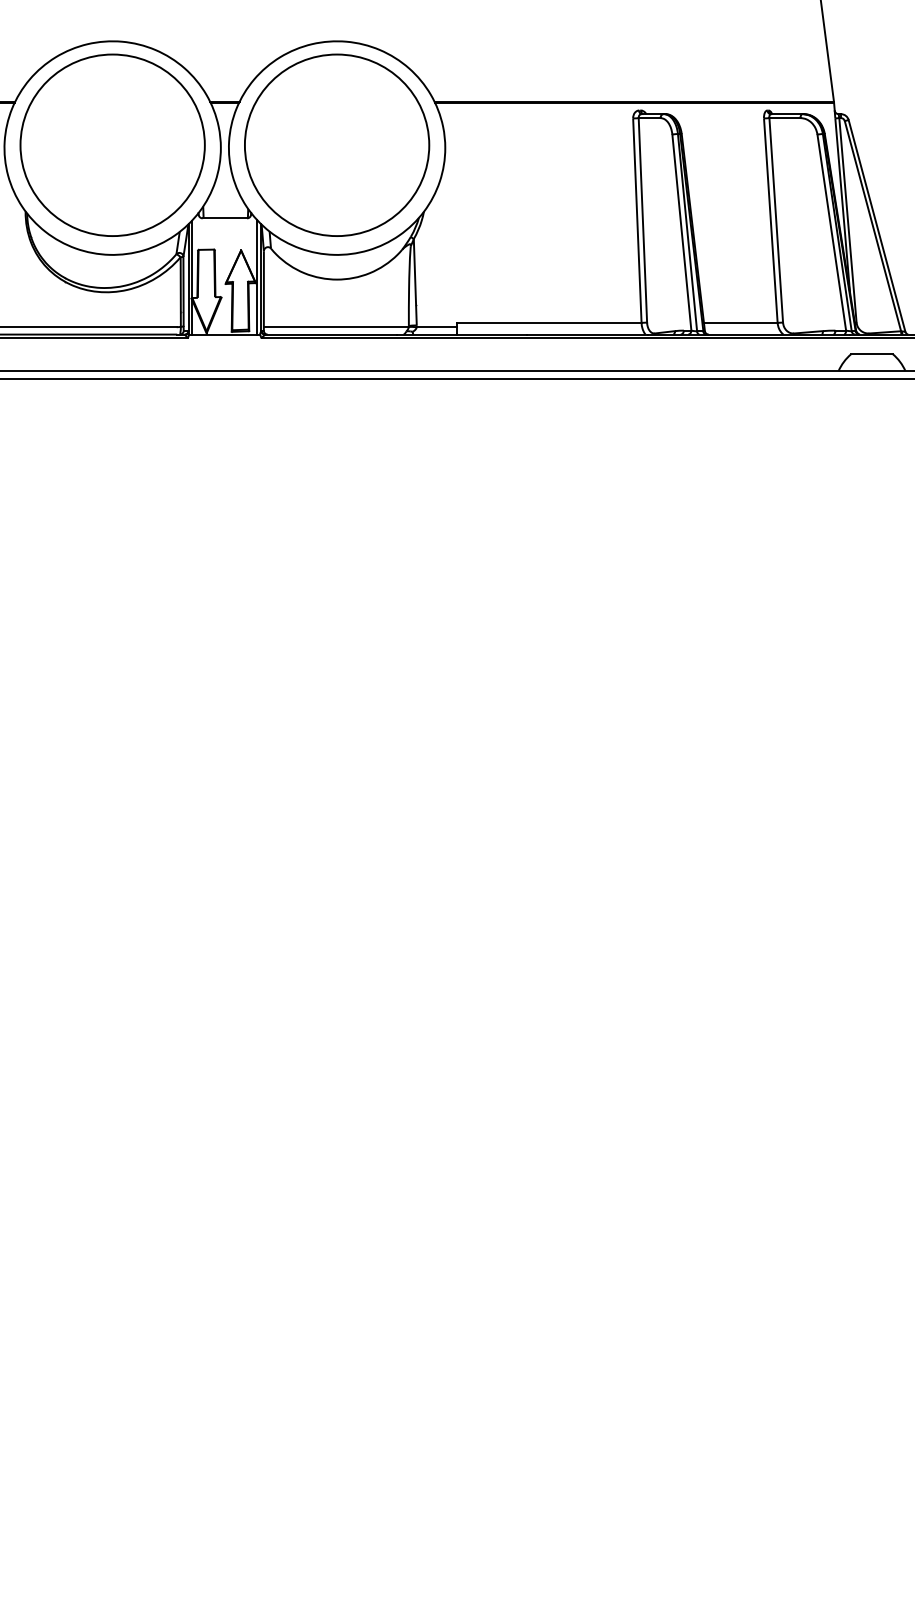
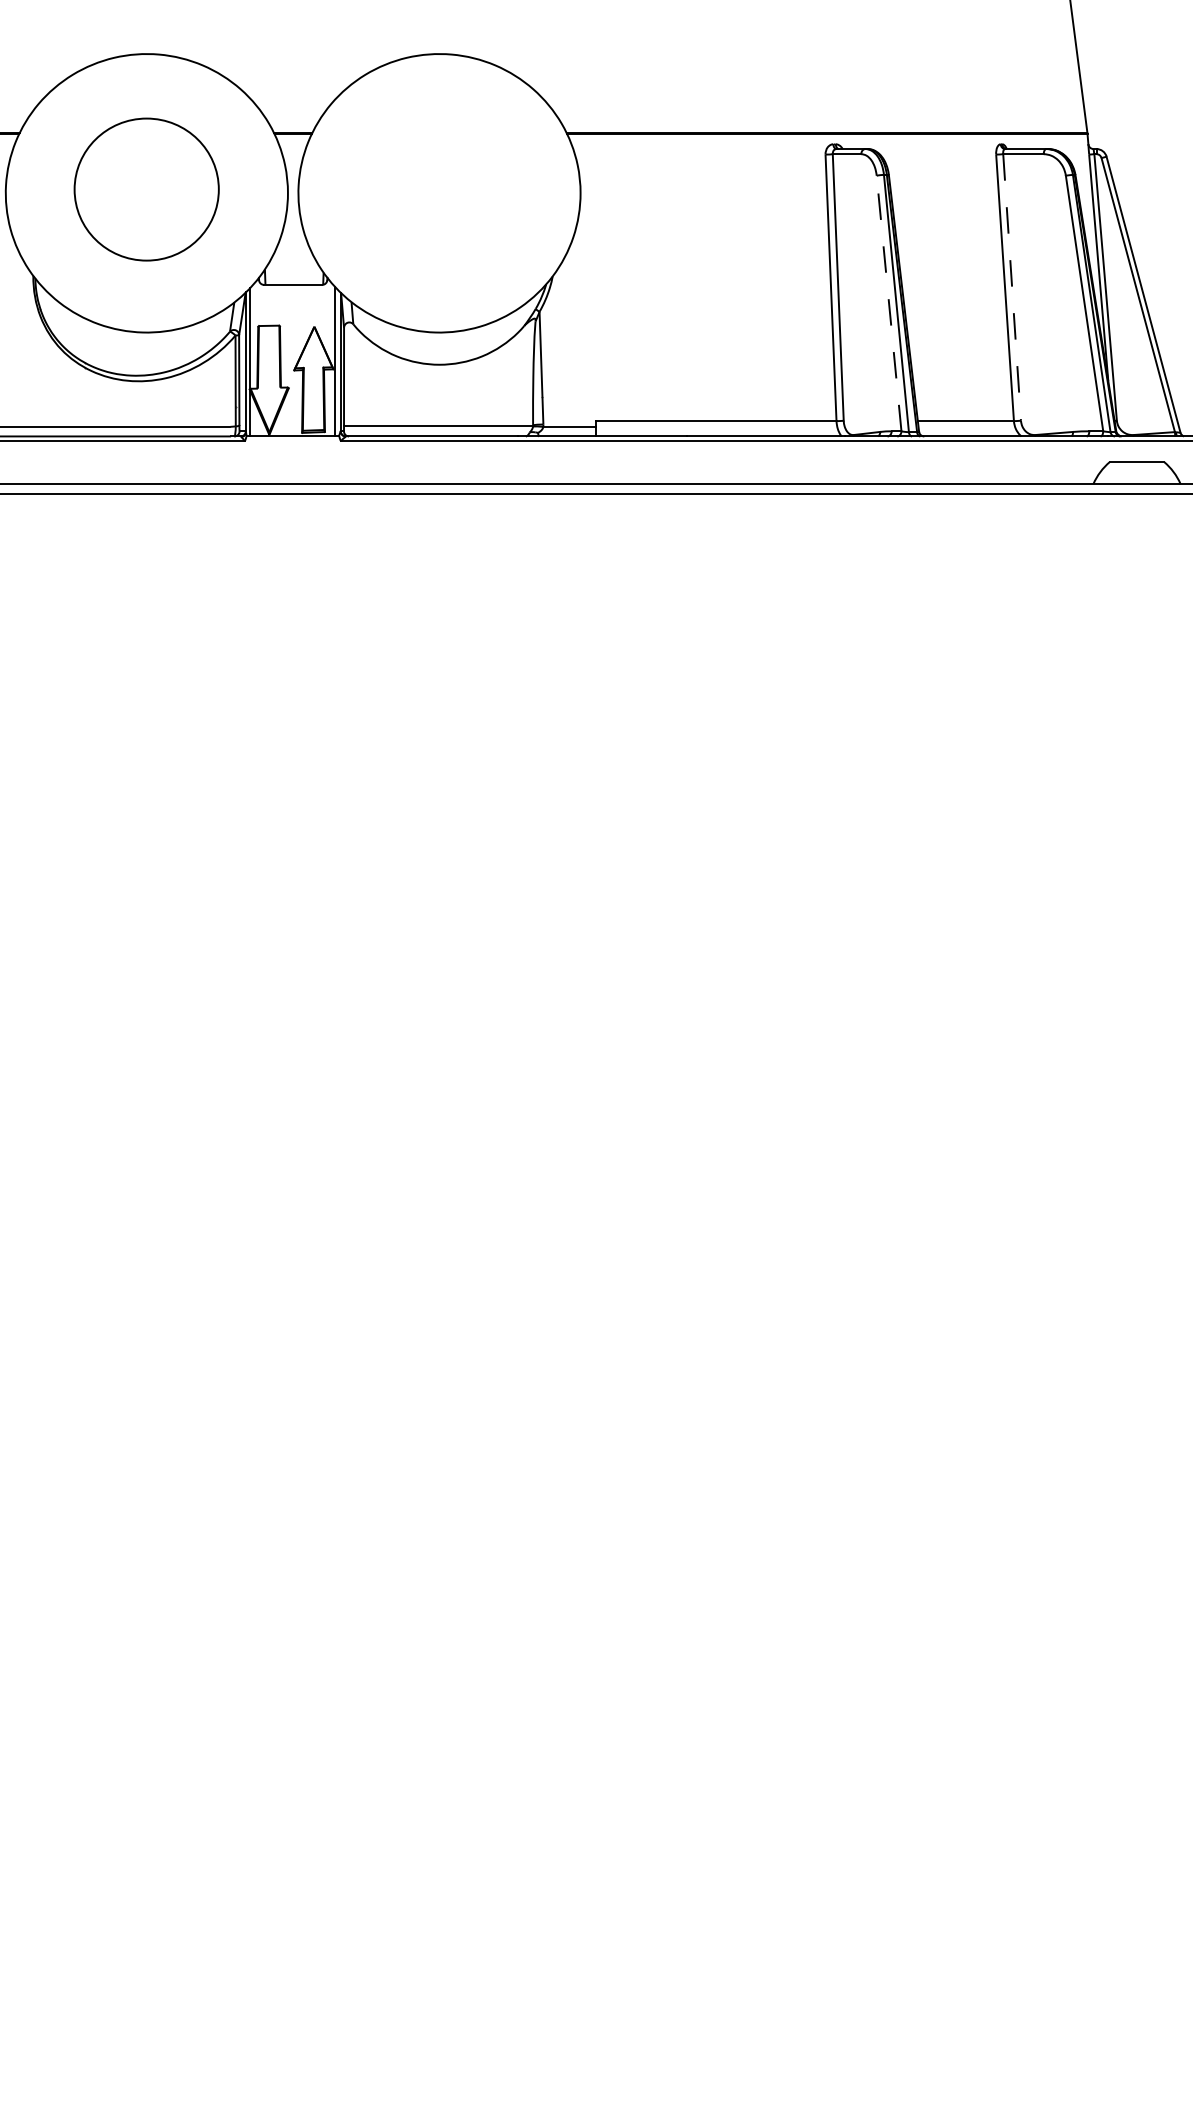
part: (112, 145) -> (146, 189), size x0.6
part: (337, 145) -> (439, 189), removed
line: (776, 220) -> (1012, 287), solid -> dashed
line: (682, 232) -> (889, 303), solid -> dashed

